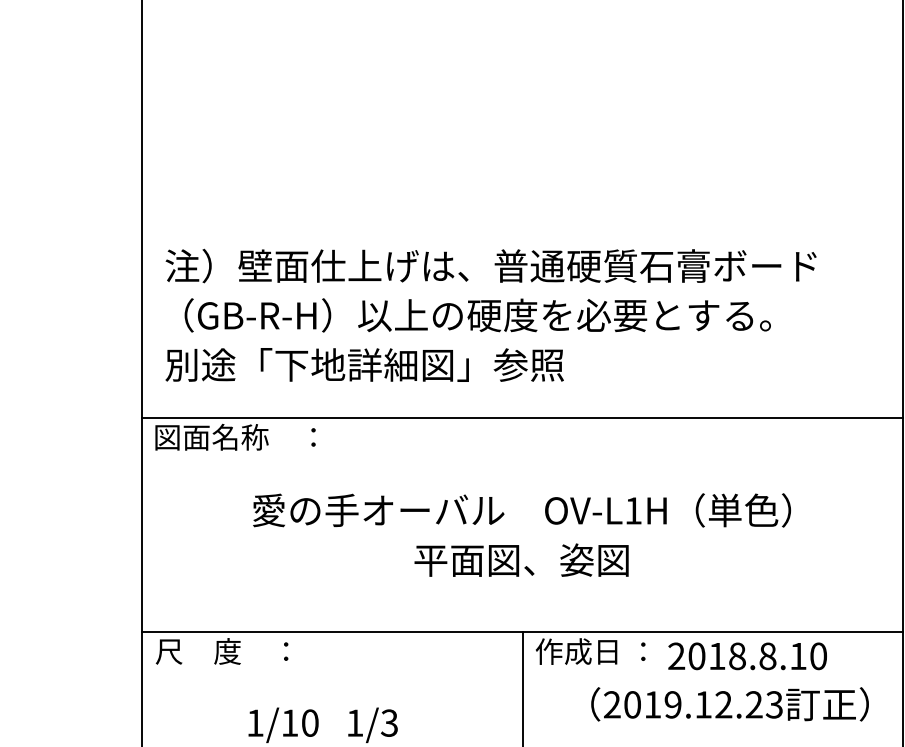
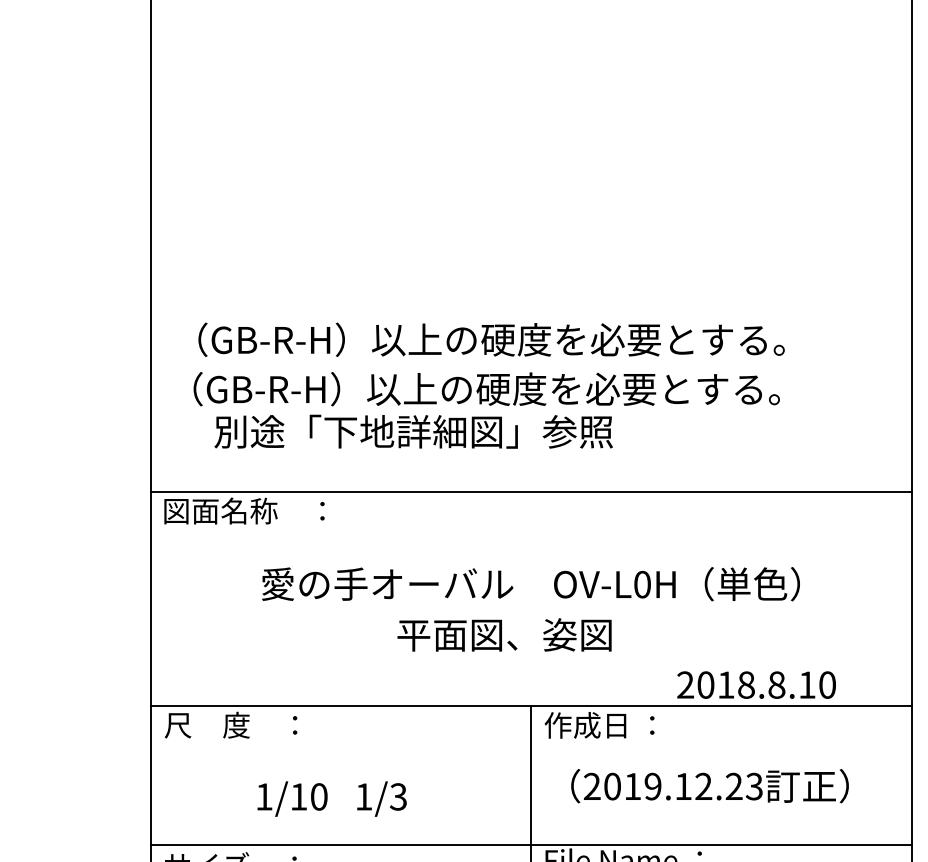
text: (490, 265) -> (499, 339), 注）壁面仕上げは、普通硬質石膏ボード -> （GB-R-H）以上の硬度を必要とする。
text: (364, 364) -> (413, 431), moved
text: (633, 510) -> (642, 584), OV-L1H -> OV-L0H
text: (521, 559) -> (504, 634), moved
text: (747, 655) -> (756, 684), moved
text: (729, 704) -> (709, 786), moved

